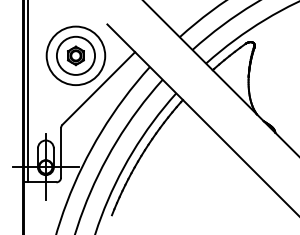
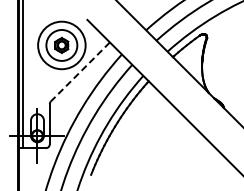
line: (98, 87) -> (80, 71), solid -> dashed

